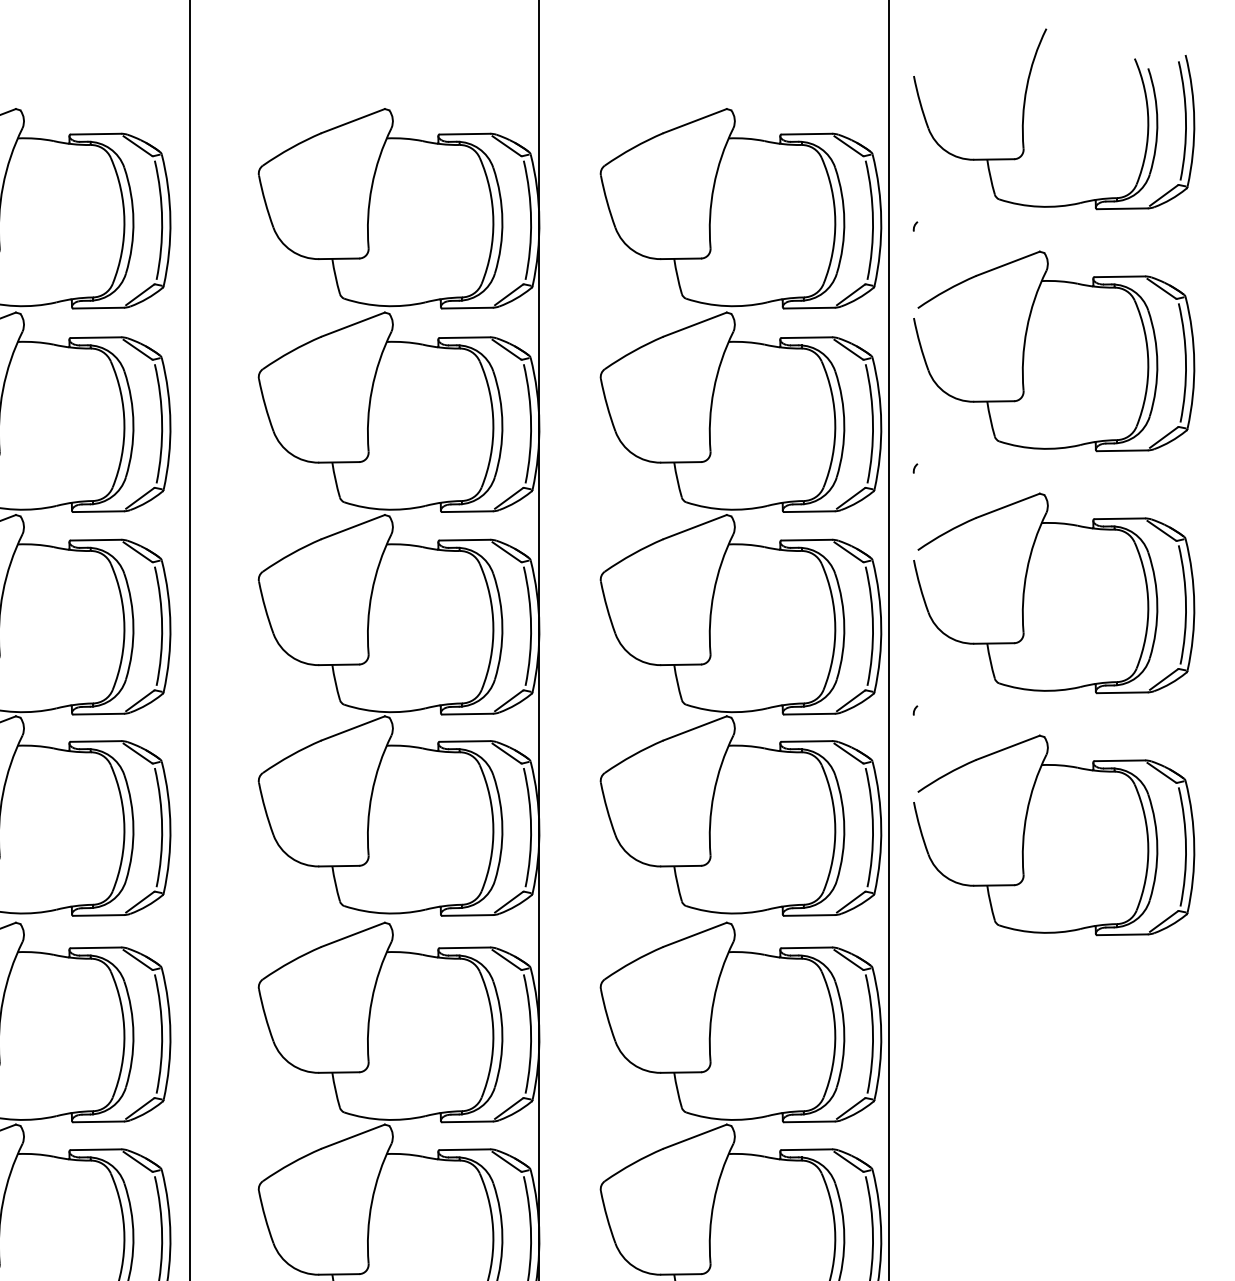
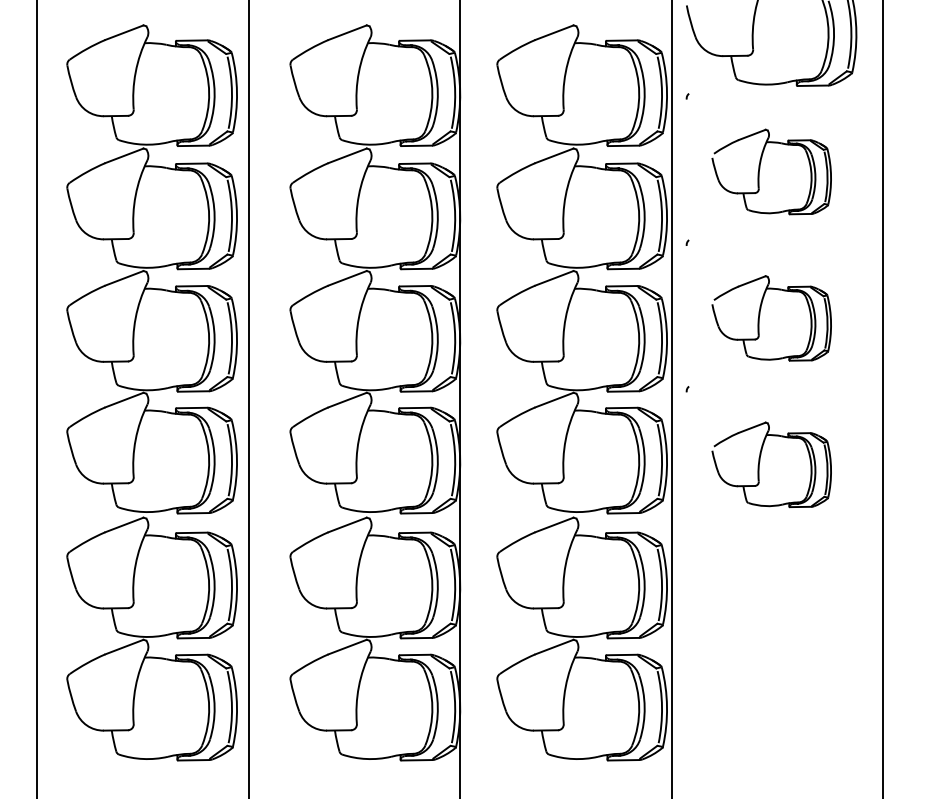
part: (1053, 350) -> (771, 171), size x0.7
part: (1053, 593) -> (771, 318), size x0.7
part: (1053, 834) -> (771, 464), size x0.7

